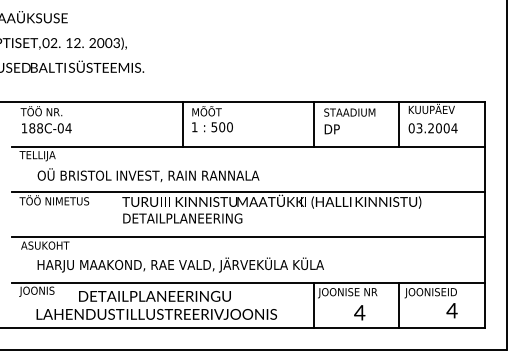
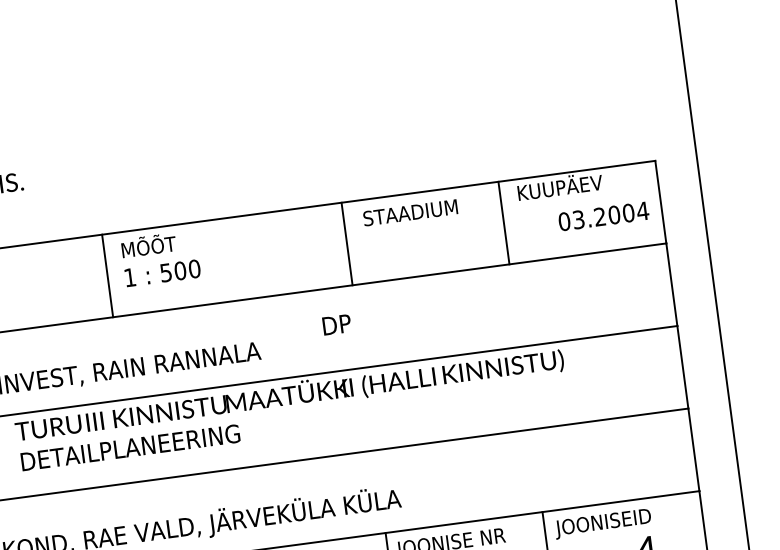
text: (432, 128) -> (602, 216), moved
text: (331, 129) -> (335, 325), moved

